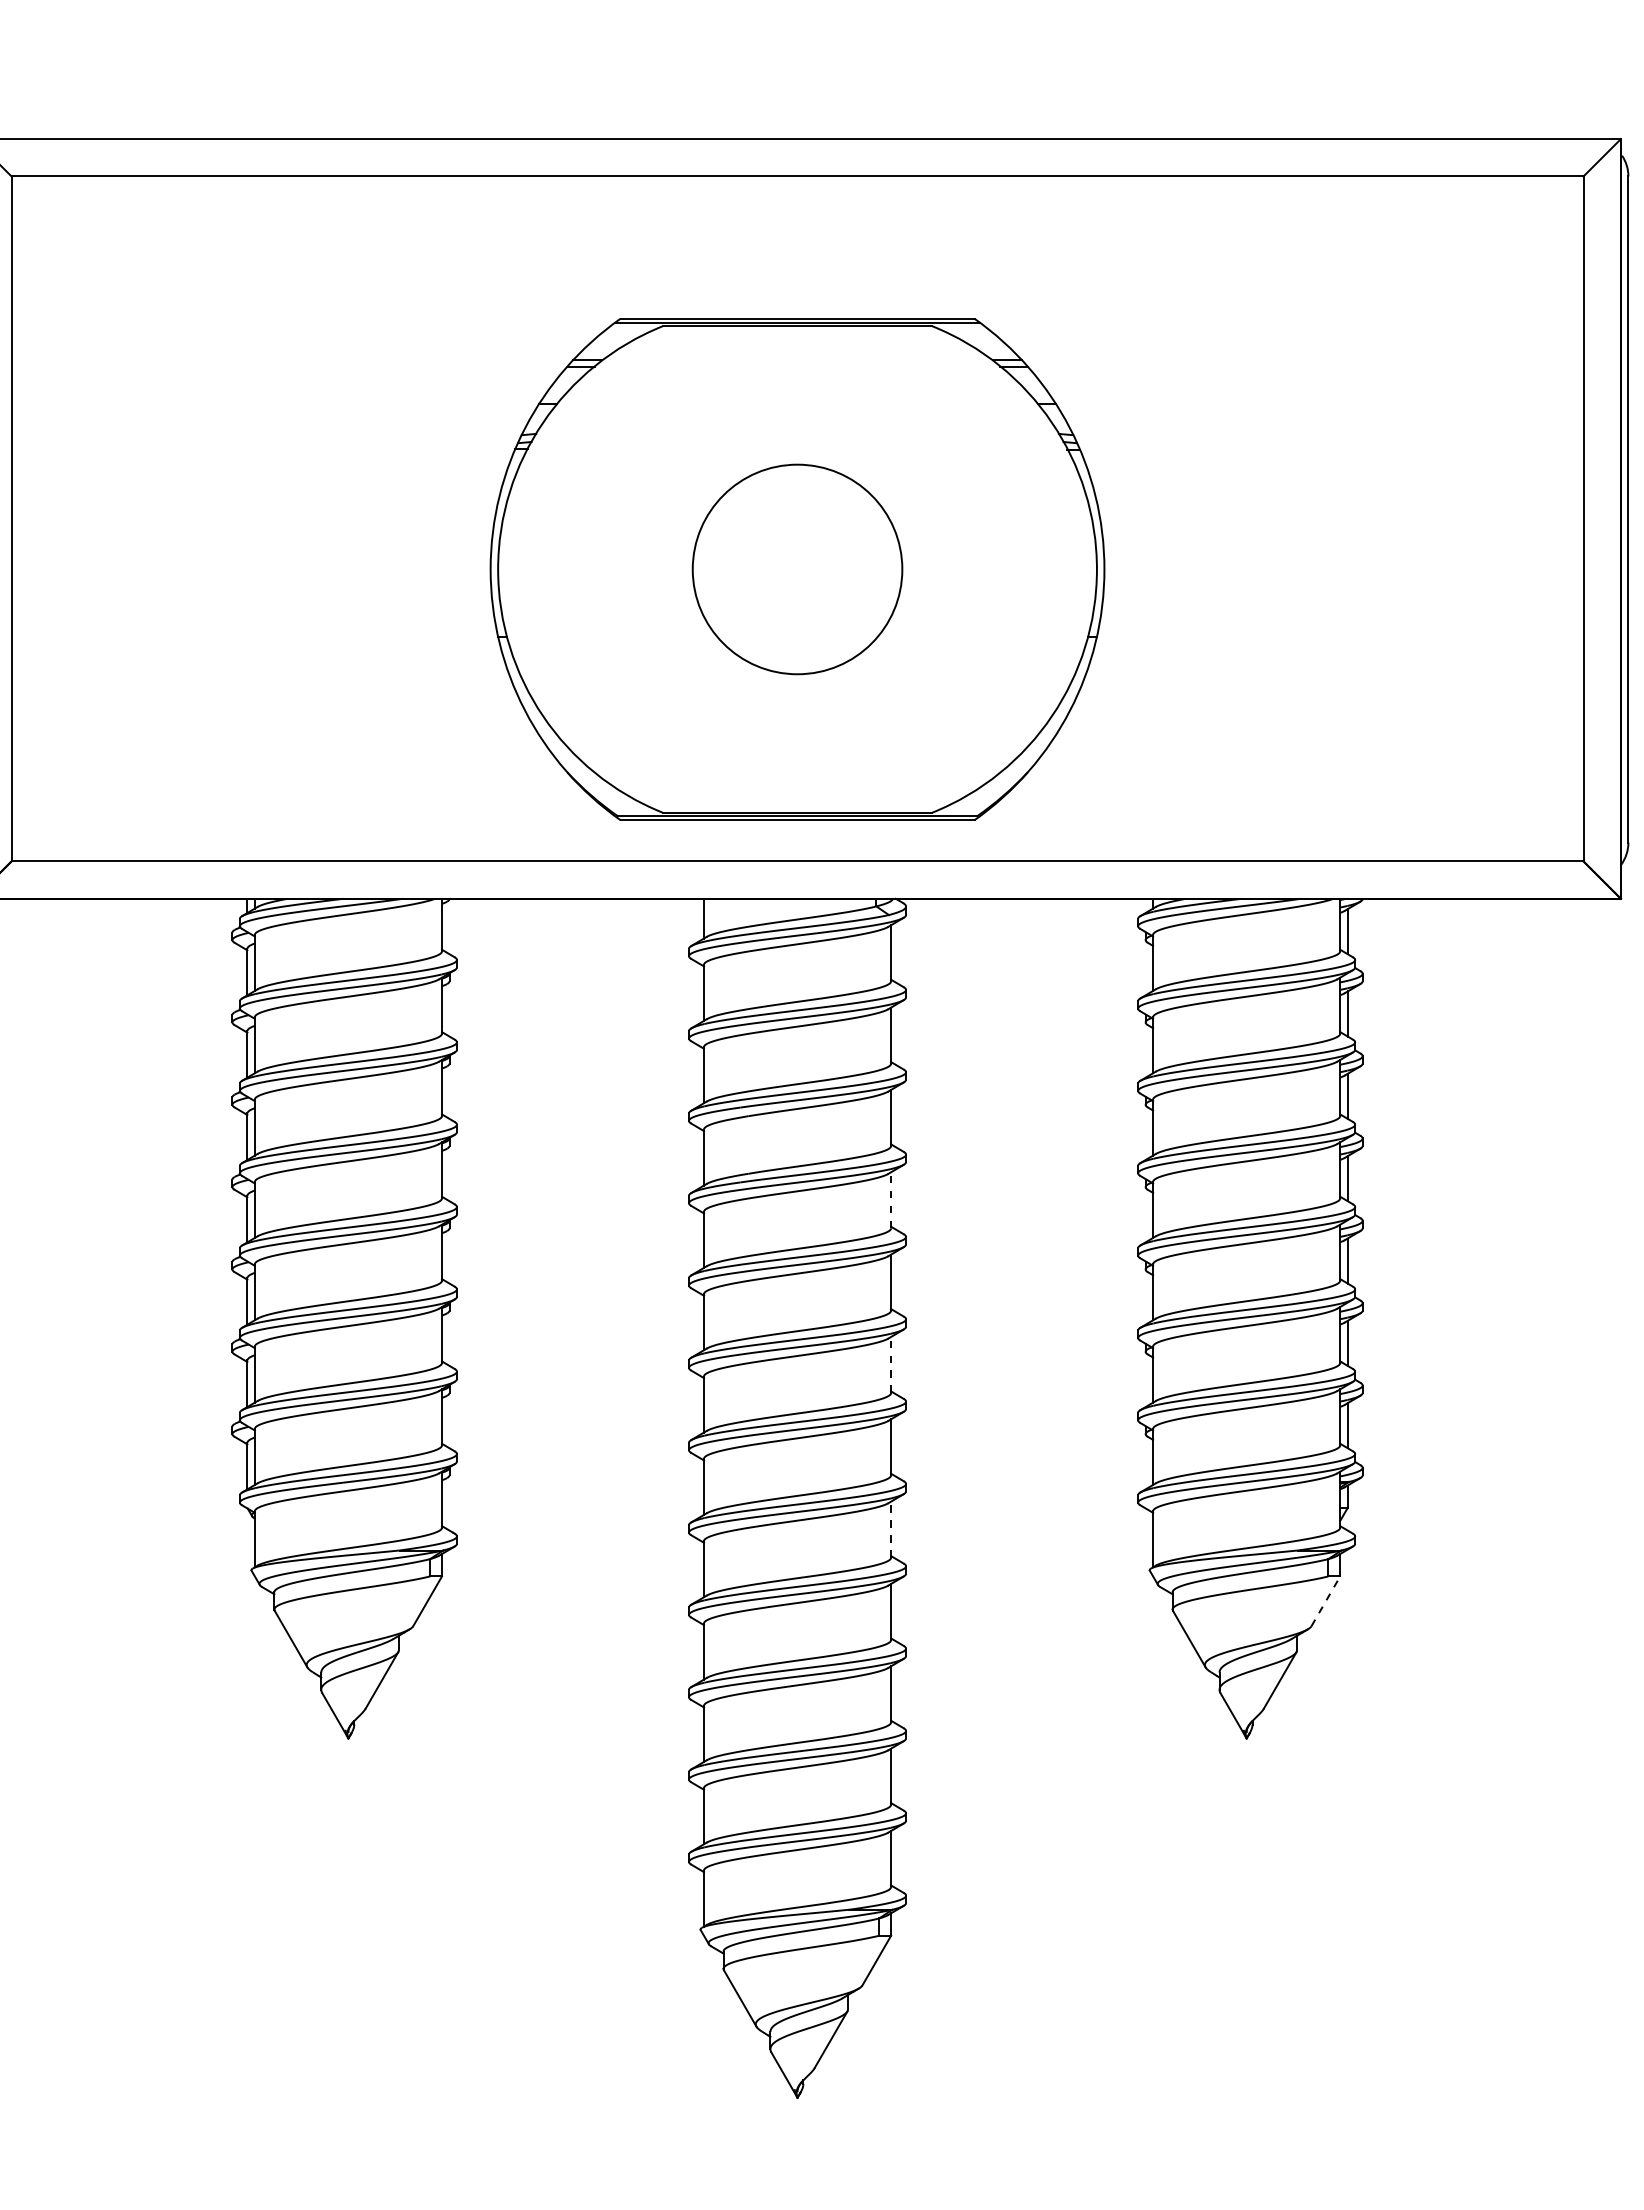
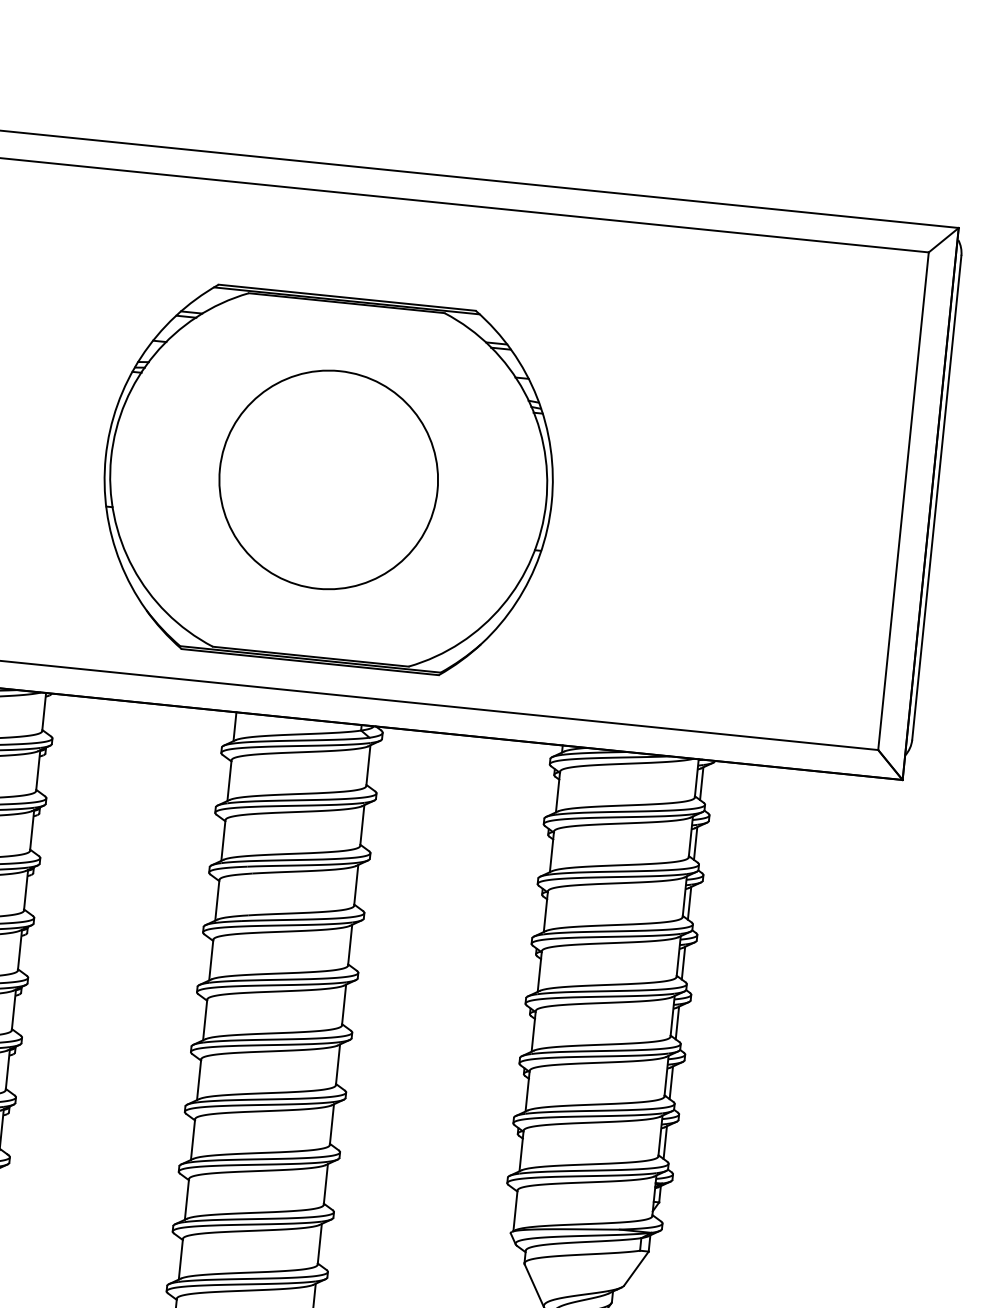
circle: (797, 569) -> (328, 479), size x1.43
line: (891, 1200) -> (350, 945), dashed -> solid
line: (891, 1364) -> (338, 1064), dashed -> solid
line: (891, 1529) -> (326, 1184), dashed -> solid
line: (1325, 1601) -> (636, 1268), dashed -> solid

